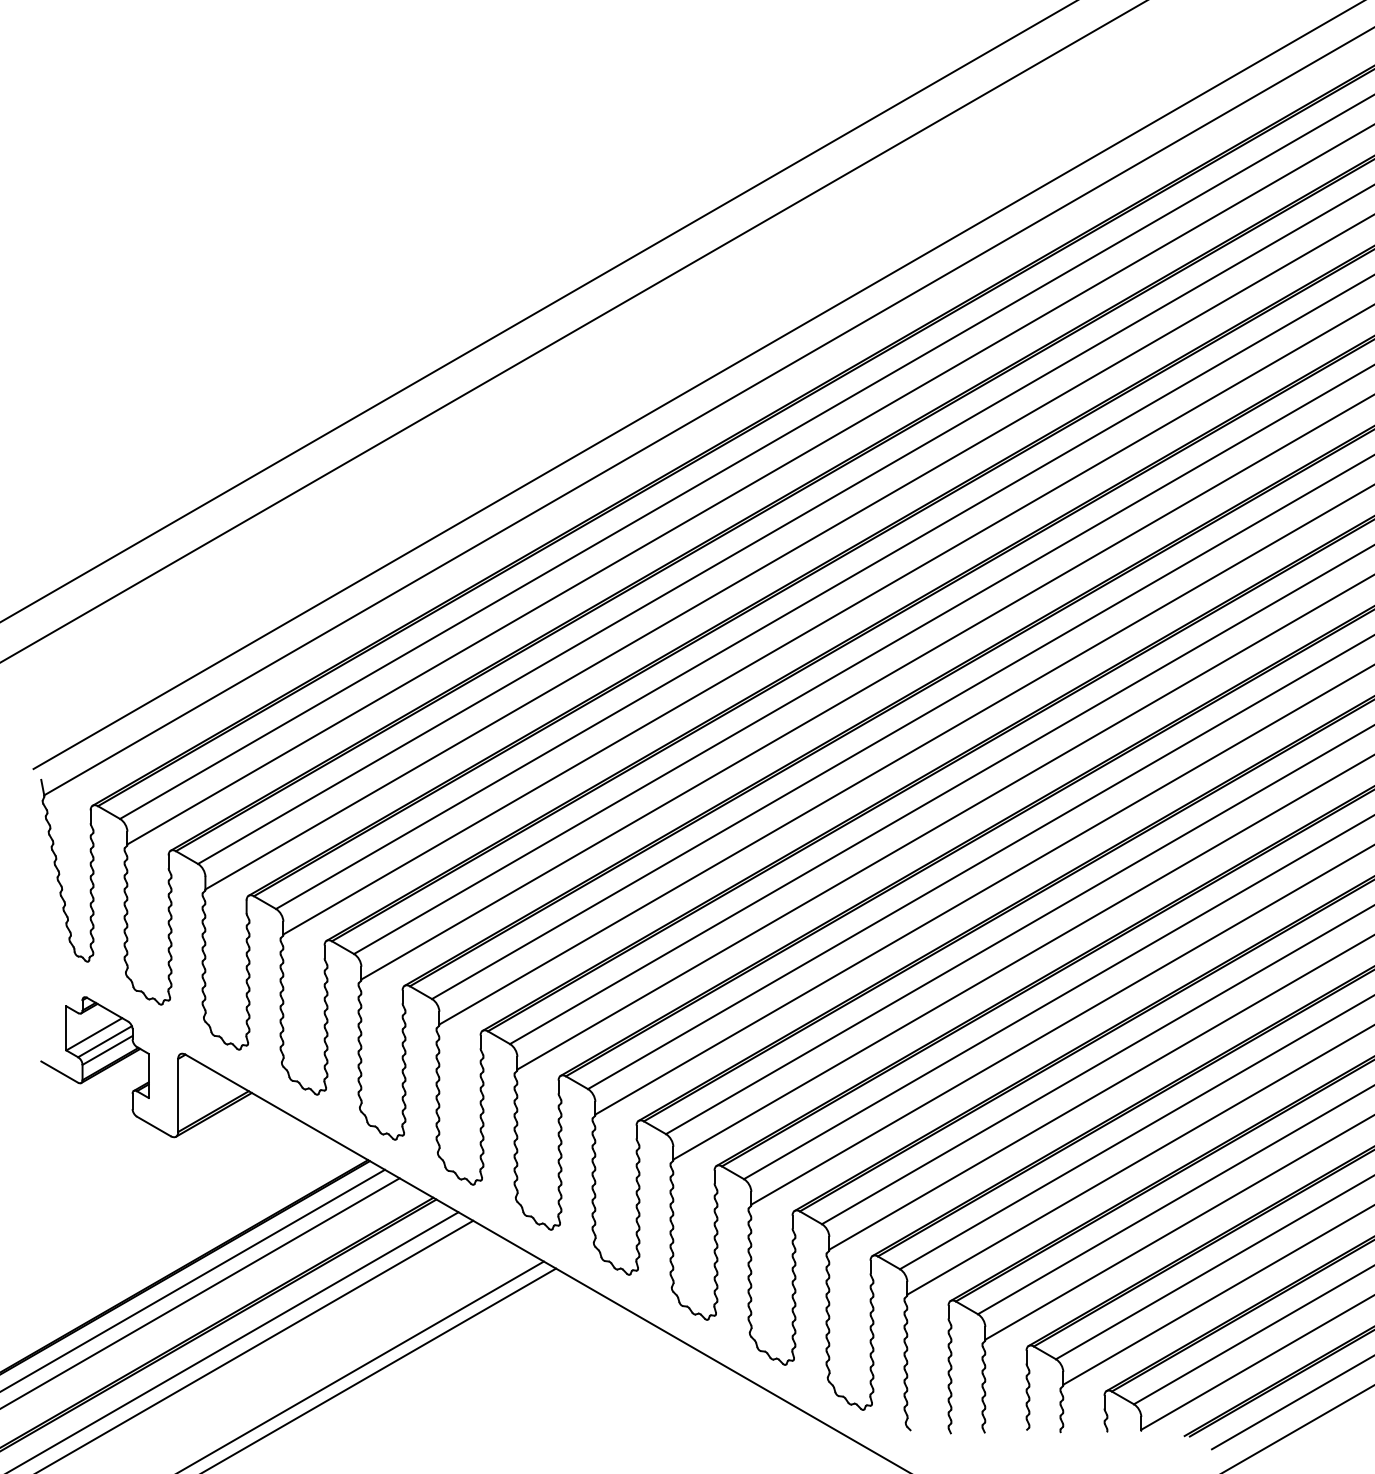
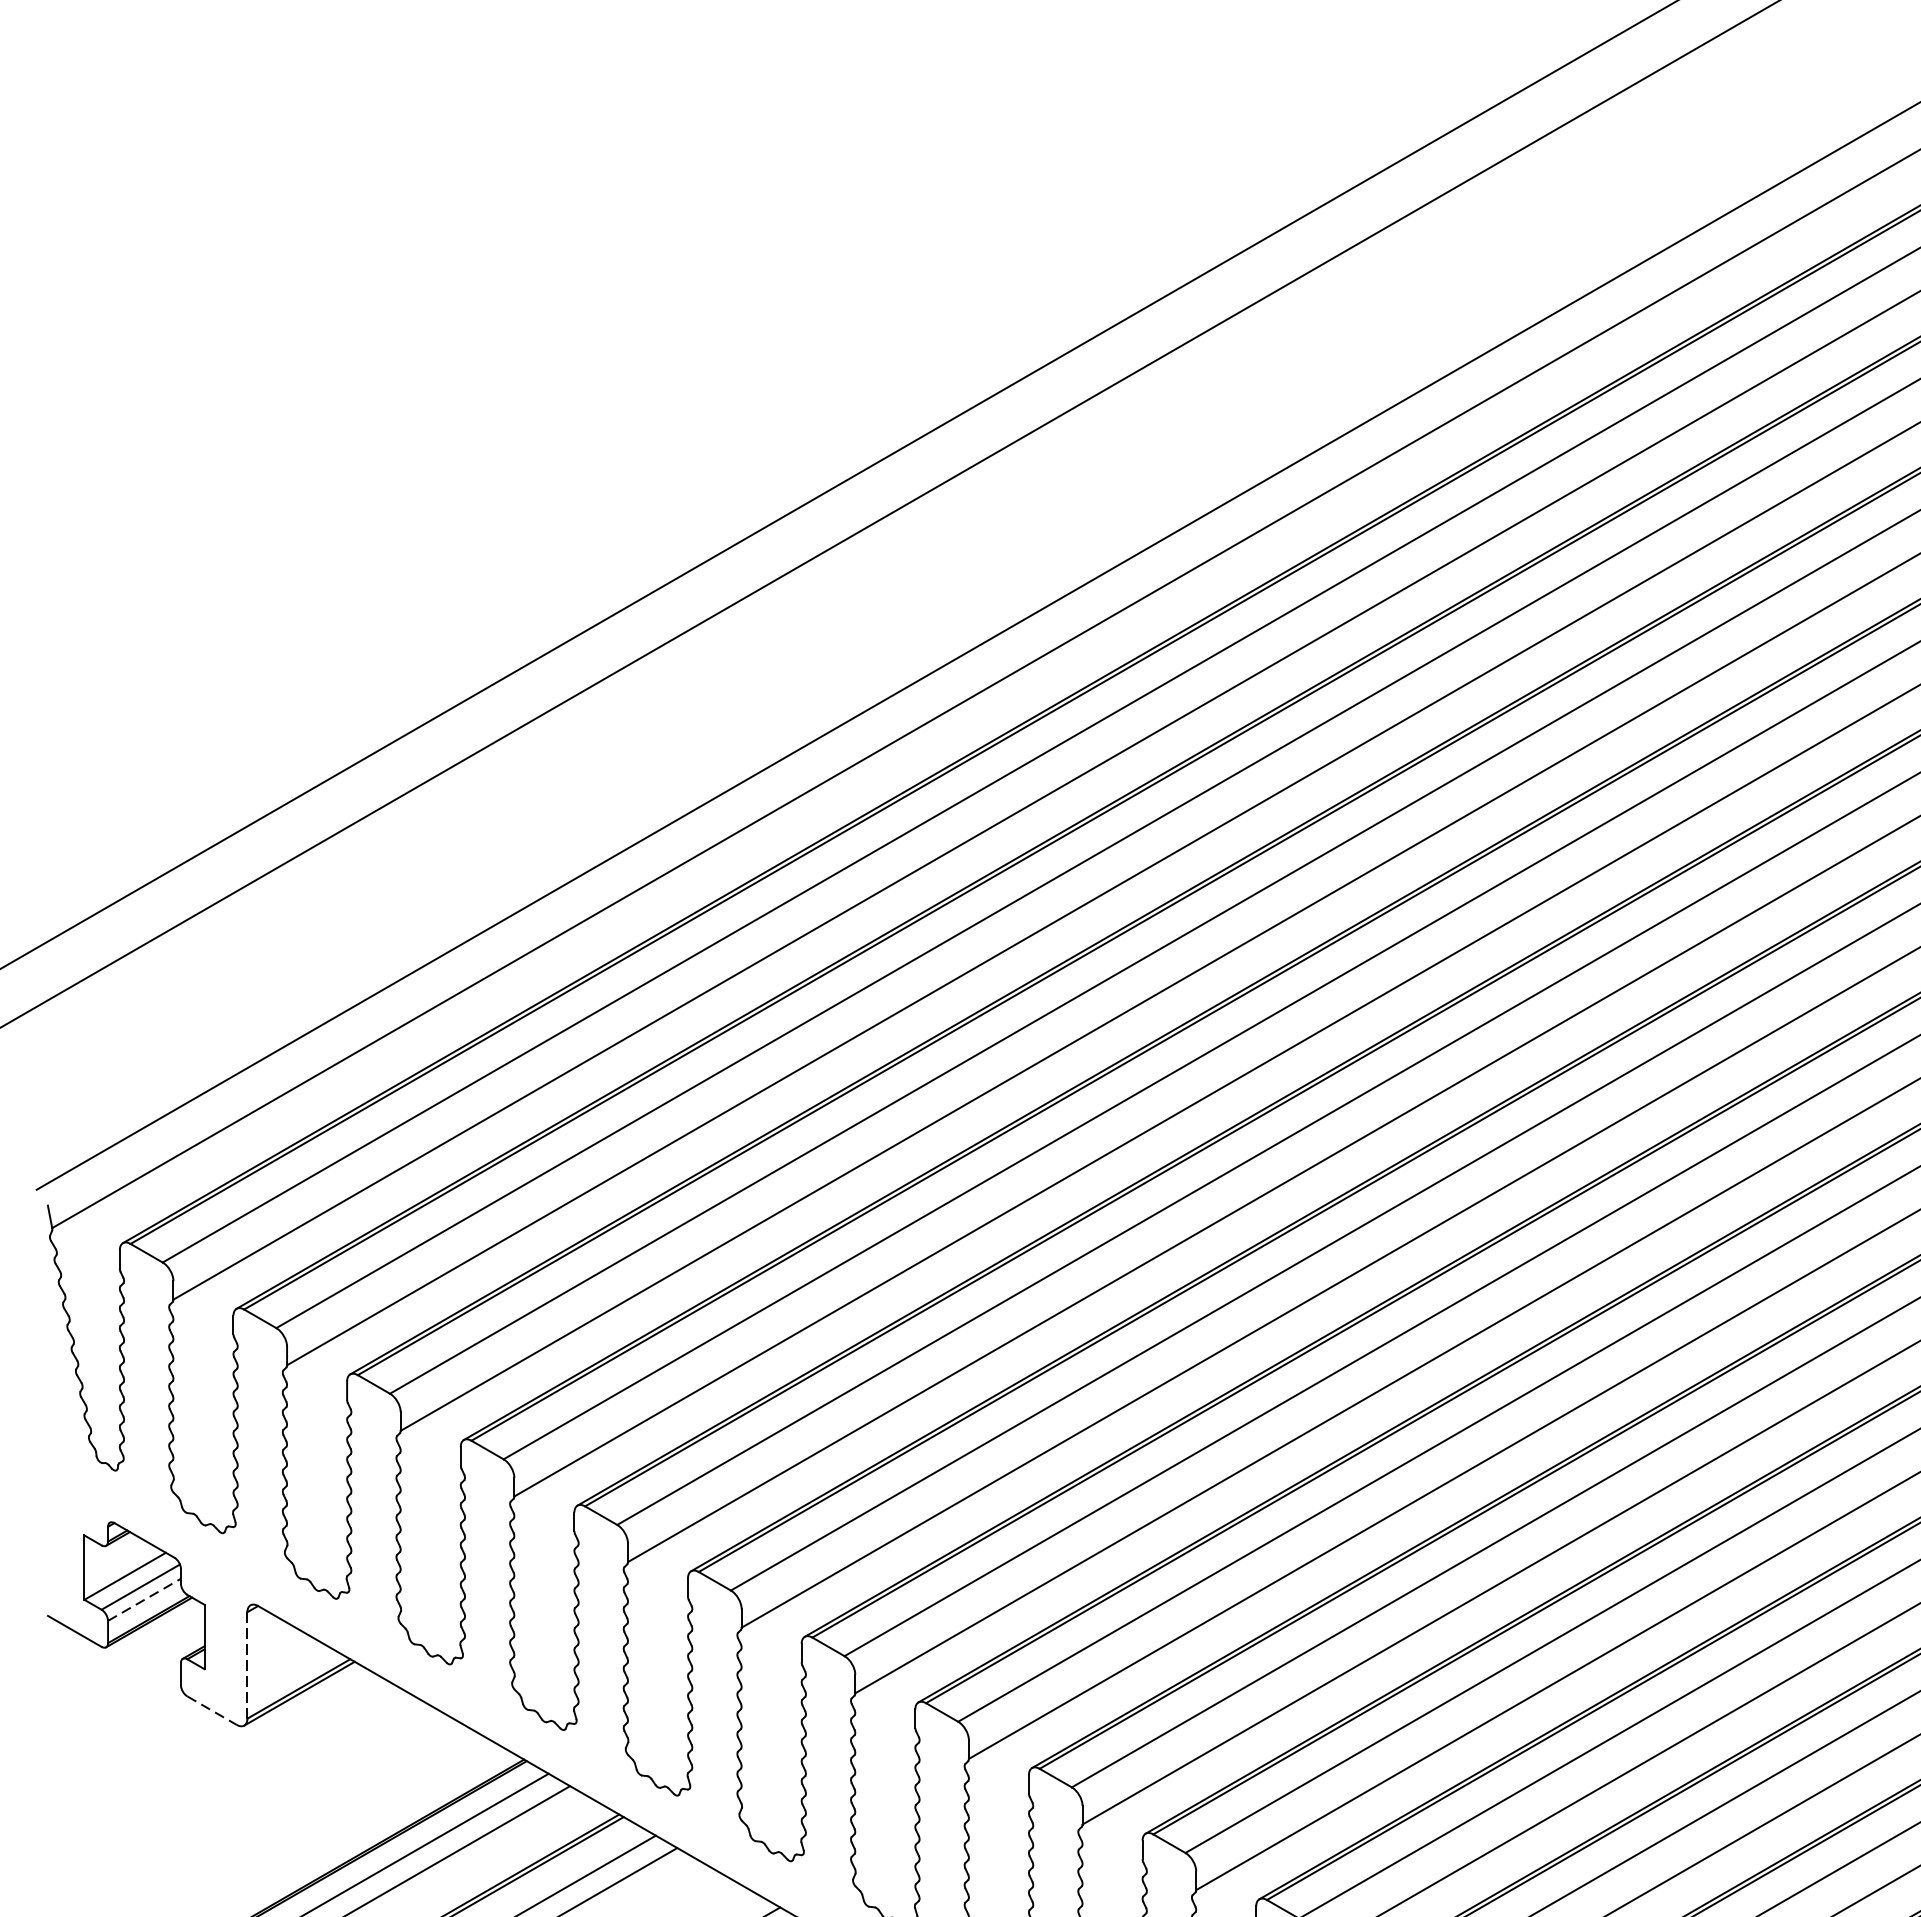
line: (107, 1050) -> (144, 1599), solid -> dashed
line: (178, 1095) -> (247, 1665), solid -> dashed
line: (153, 1126) -> (211, 1710), solid -> dashed

